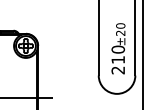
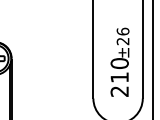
text: (120, 25) -> (122, 30), ±20 -> ±26

